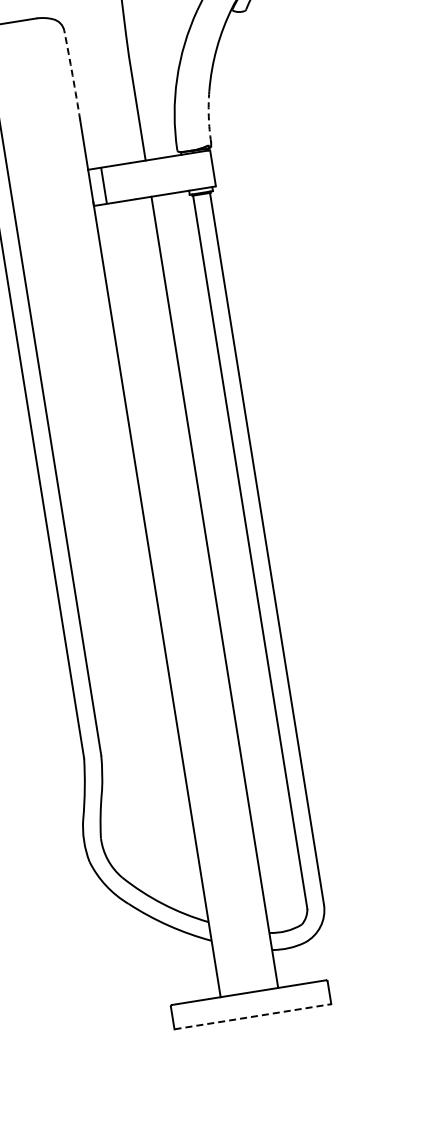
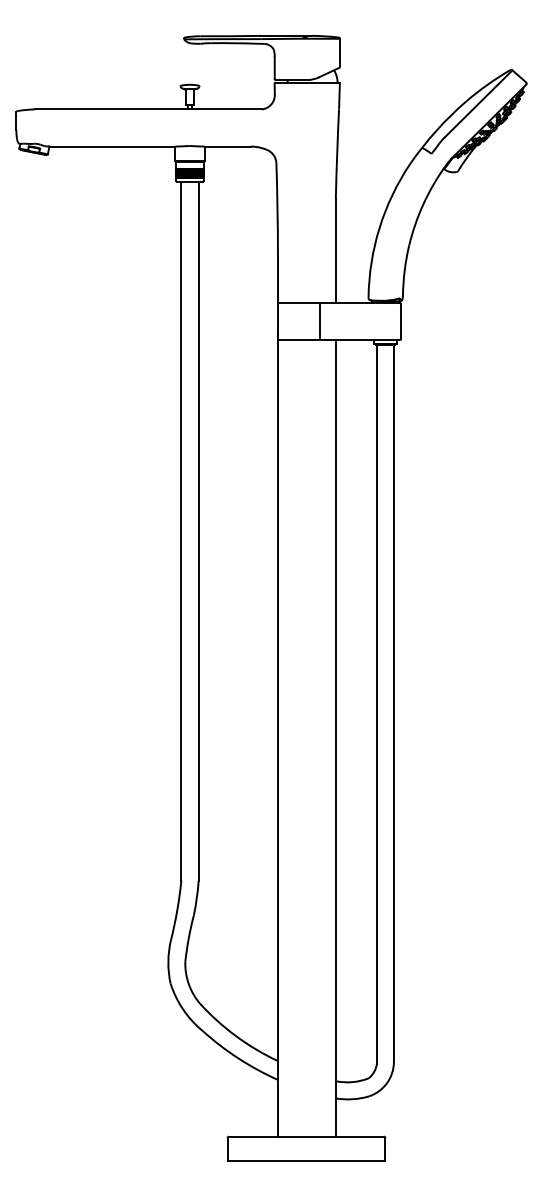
arc: (72, 75) -> (277, 208), dashed -> solid
arc: (208, 117) -> (404, 270), dashed -> solid
line: (104, 185) -> (320, 321), moved
line: (252, 1016) -> (306, 1160), dashed -> solid

